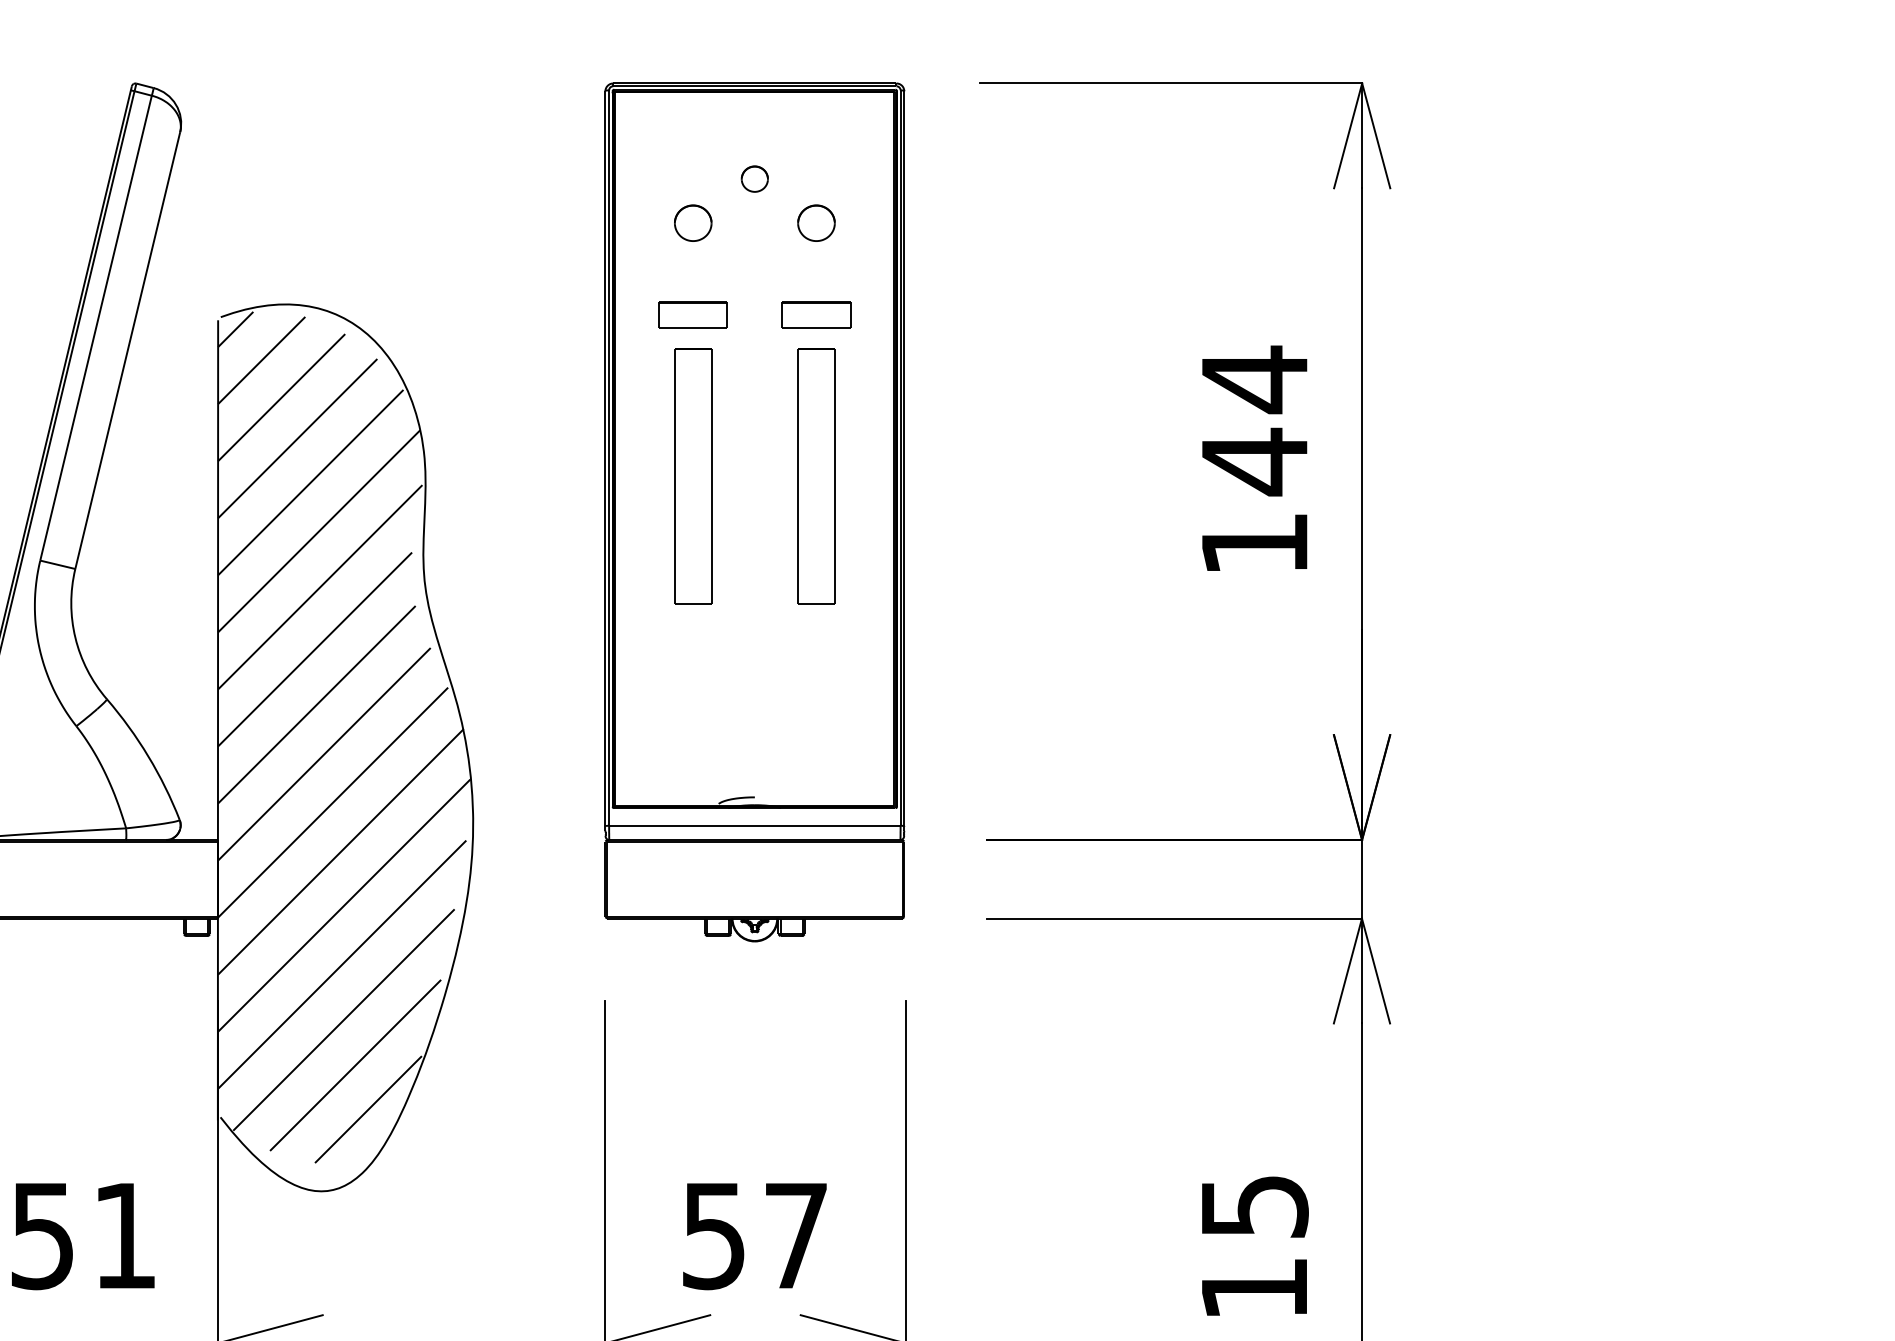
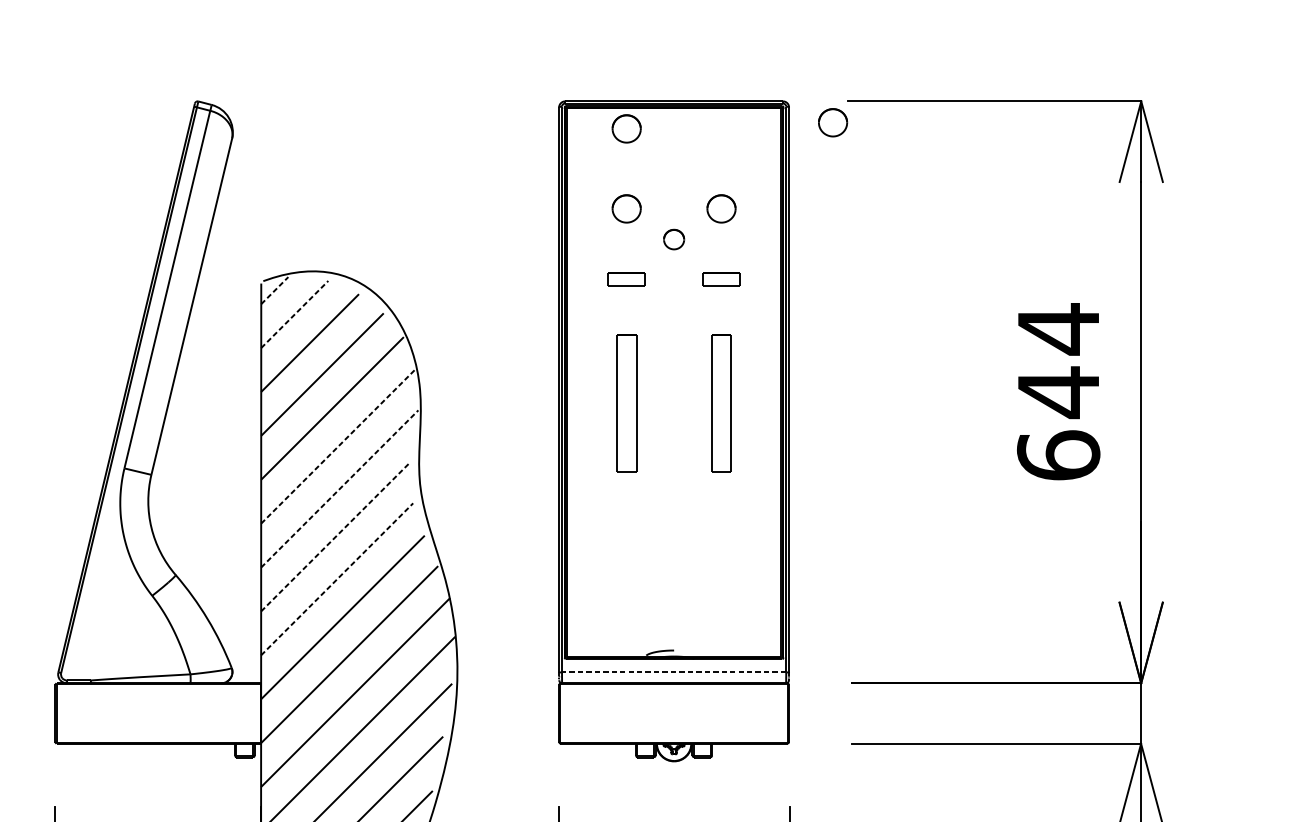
part: (961, 110) -> (833, 122), added
part: (693, 118) -> (626, 128), added
part: (754, 178) -> (673, 239), moved
part: (692, 314) -> (626, 279), size x0.7
part: (816, 314) -> (721, 279), size x0.7
line: (235, 329) -> (274, 290), solid -> dashed
line: (261, 360) -> (294, 314), solid -> dashed
part: (693, 476) -> (626, 403), size x0.7
part: (816, 476) -> (721, 403), size x0.7
line: (319, 531) -> (339, 446), solid -> dashed
text: (1254, 543) -> (1058, 455), 144 -> 644
line: (320, 587) -> (340, 489), solid -> dashed
line: (315, 649) -> (336, 536), solid -> dashed
line: (316, 704) -> (336, 579), solid -> dashed
line: (754, 825) -> (673, 672), solid -> dashed

